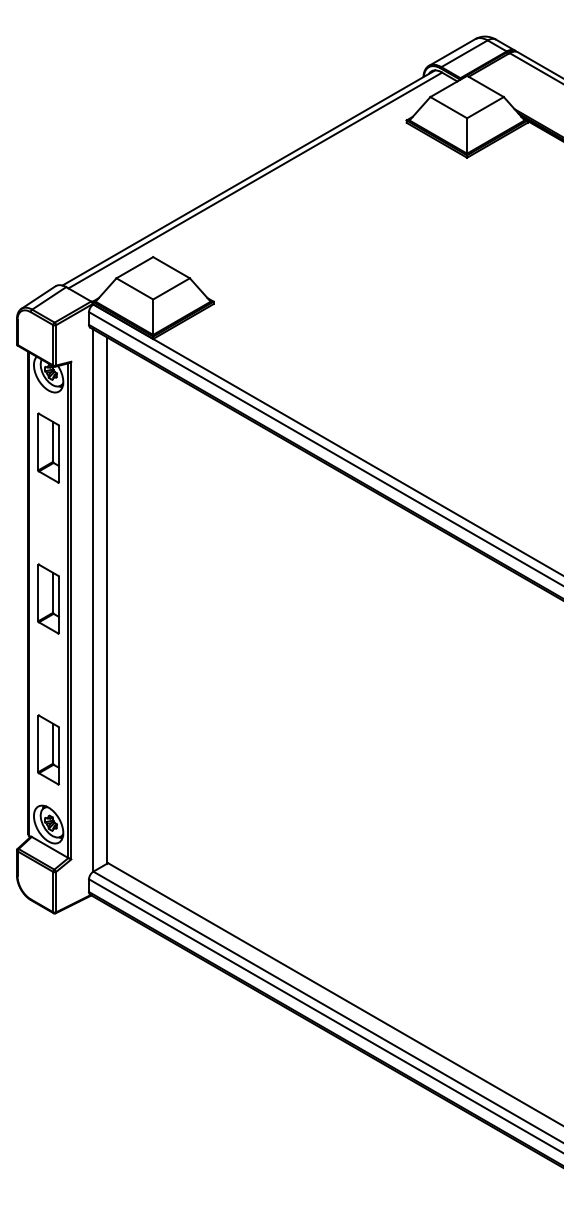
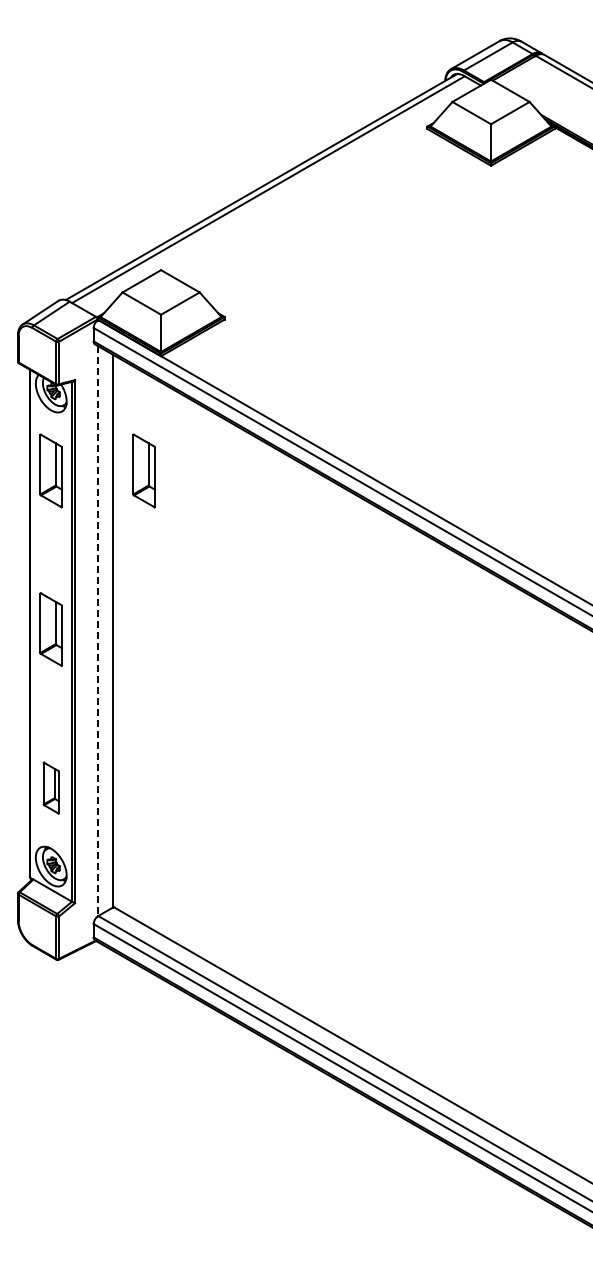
part: (137, 447) -> (144, 470), added
line: (92, 600) -> (97, 631), solid -> dashed
part: (48, 749) -> (51, 787), size x0.7

